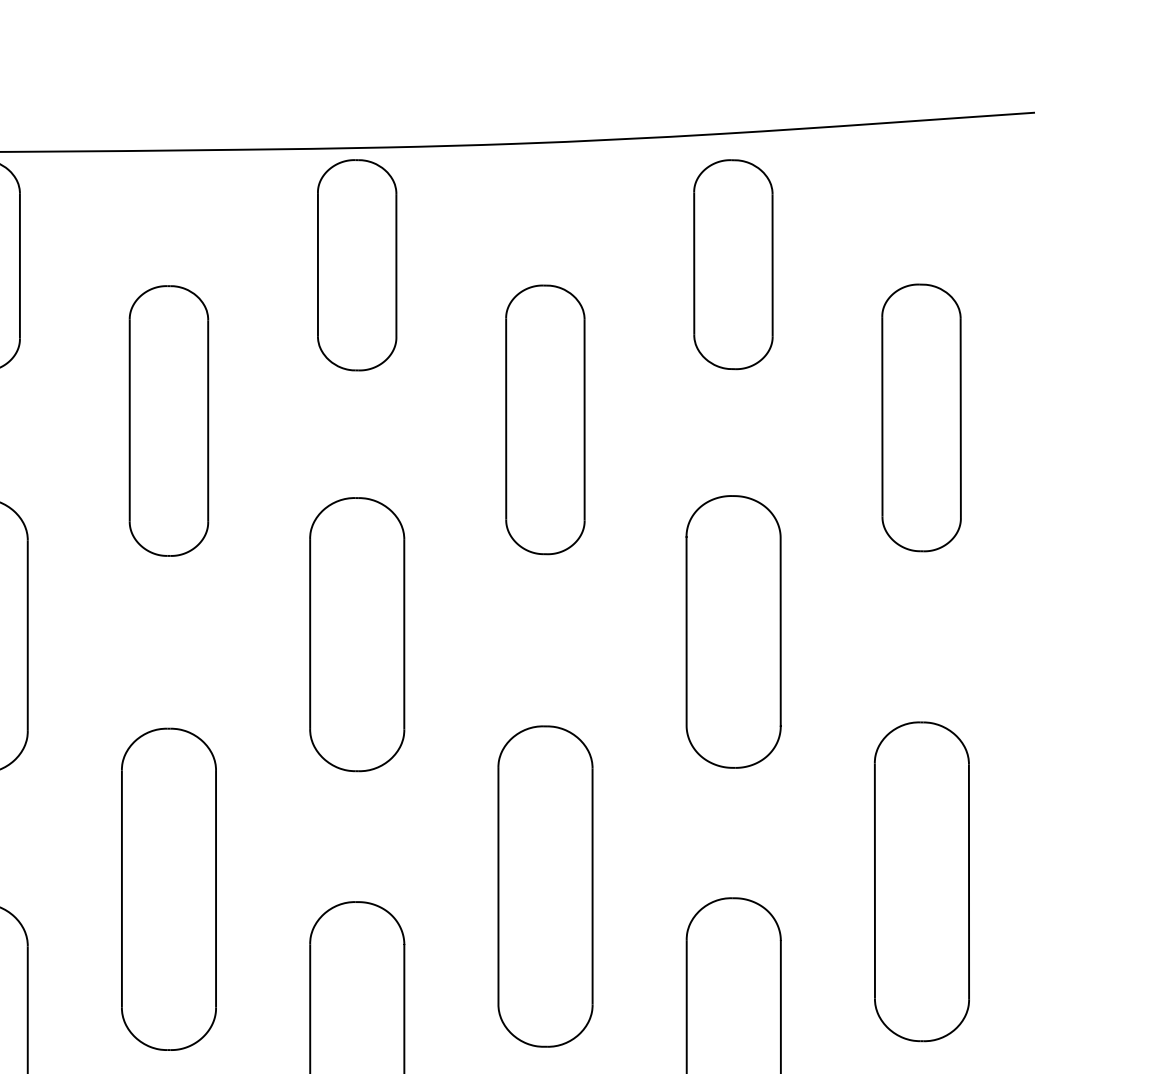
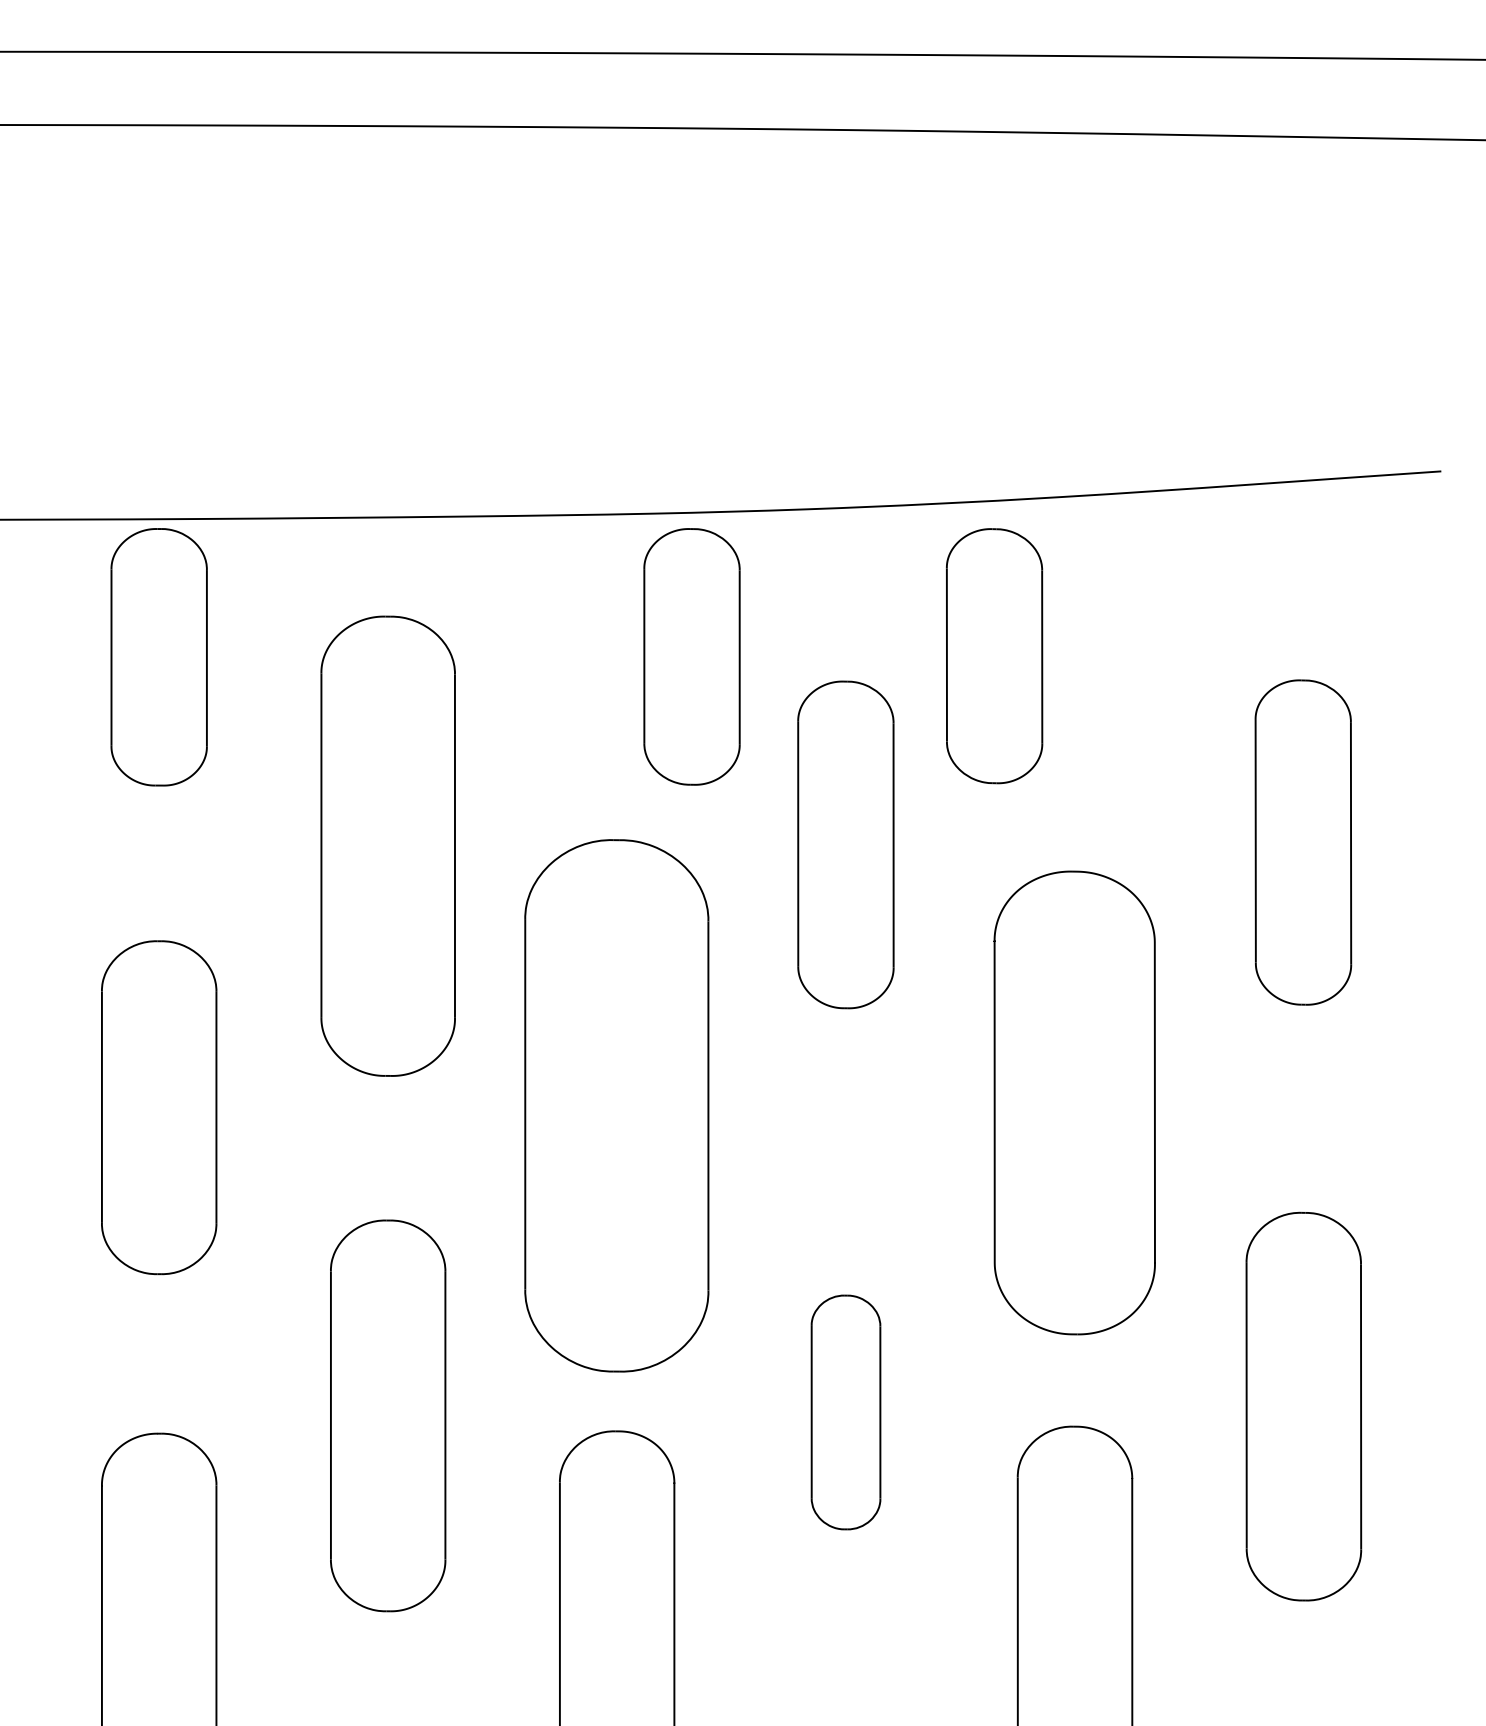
part: (356, 264) -> (691, 656), moved
part: (733, 264) -> (994, 656), moved
part: (168, 421) -> (387, 846), size x1.4
part: (733, 631) -> (1074, 1102), size x1.4
part: (357, 634) -> (617, 1106), size x1.6
part: (545, 886) -> (845, 1412), size x0.6

